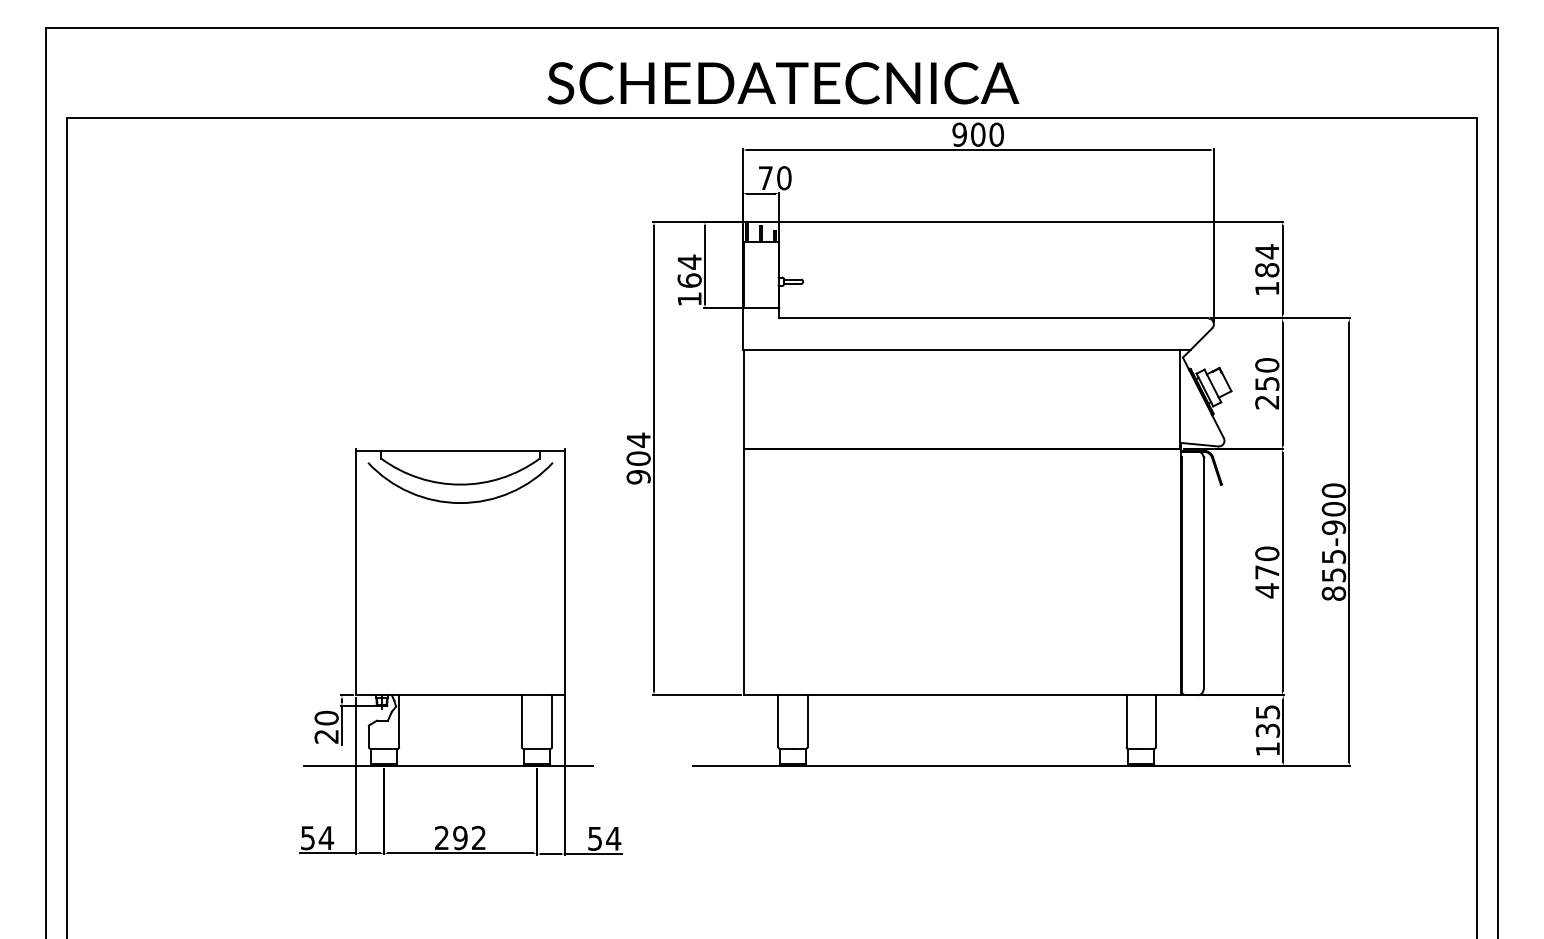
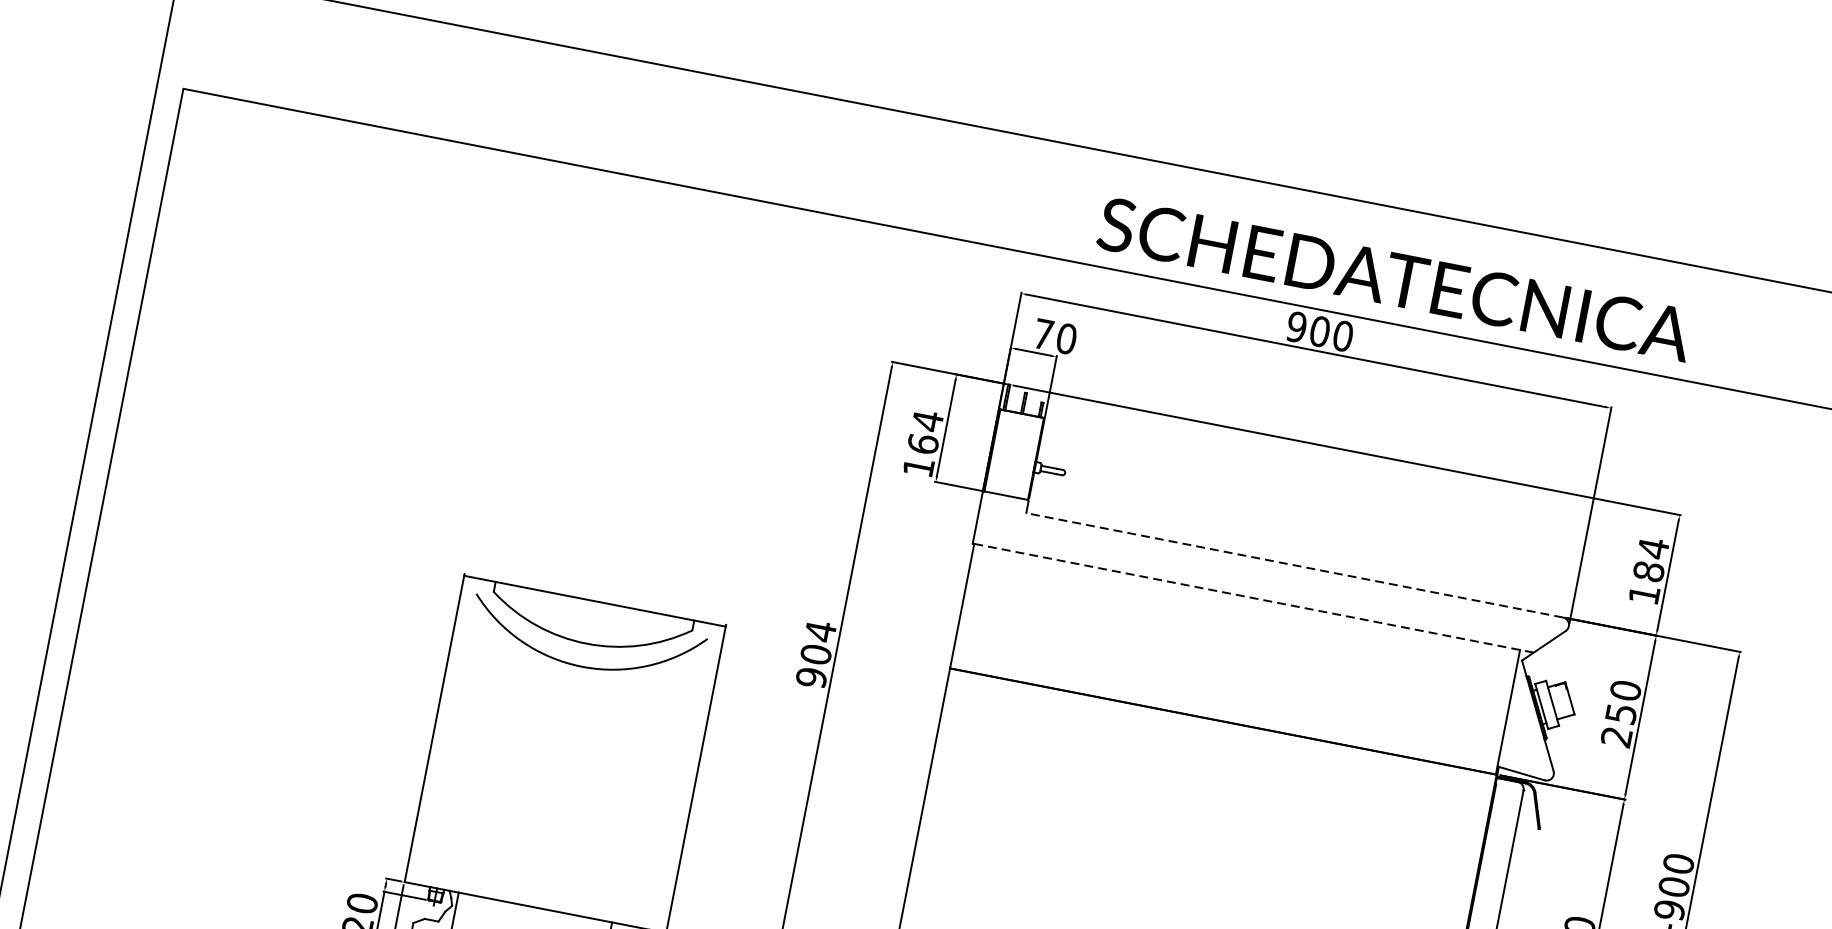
text: (783, 83) -> (1395, 279), moved
line: (993, 318) -> (1294, 565), solid -> dashed
line: (966, 349) -> (1253, 597), solid -> dashed

